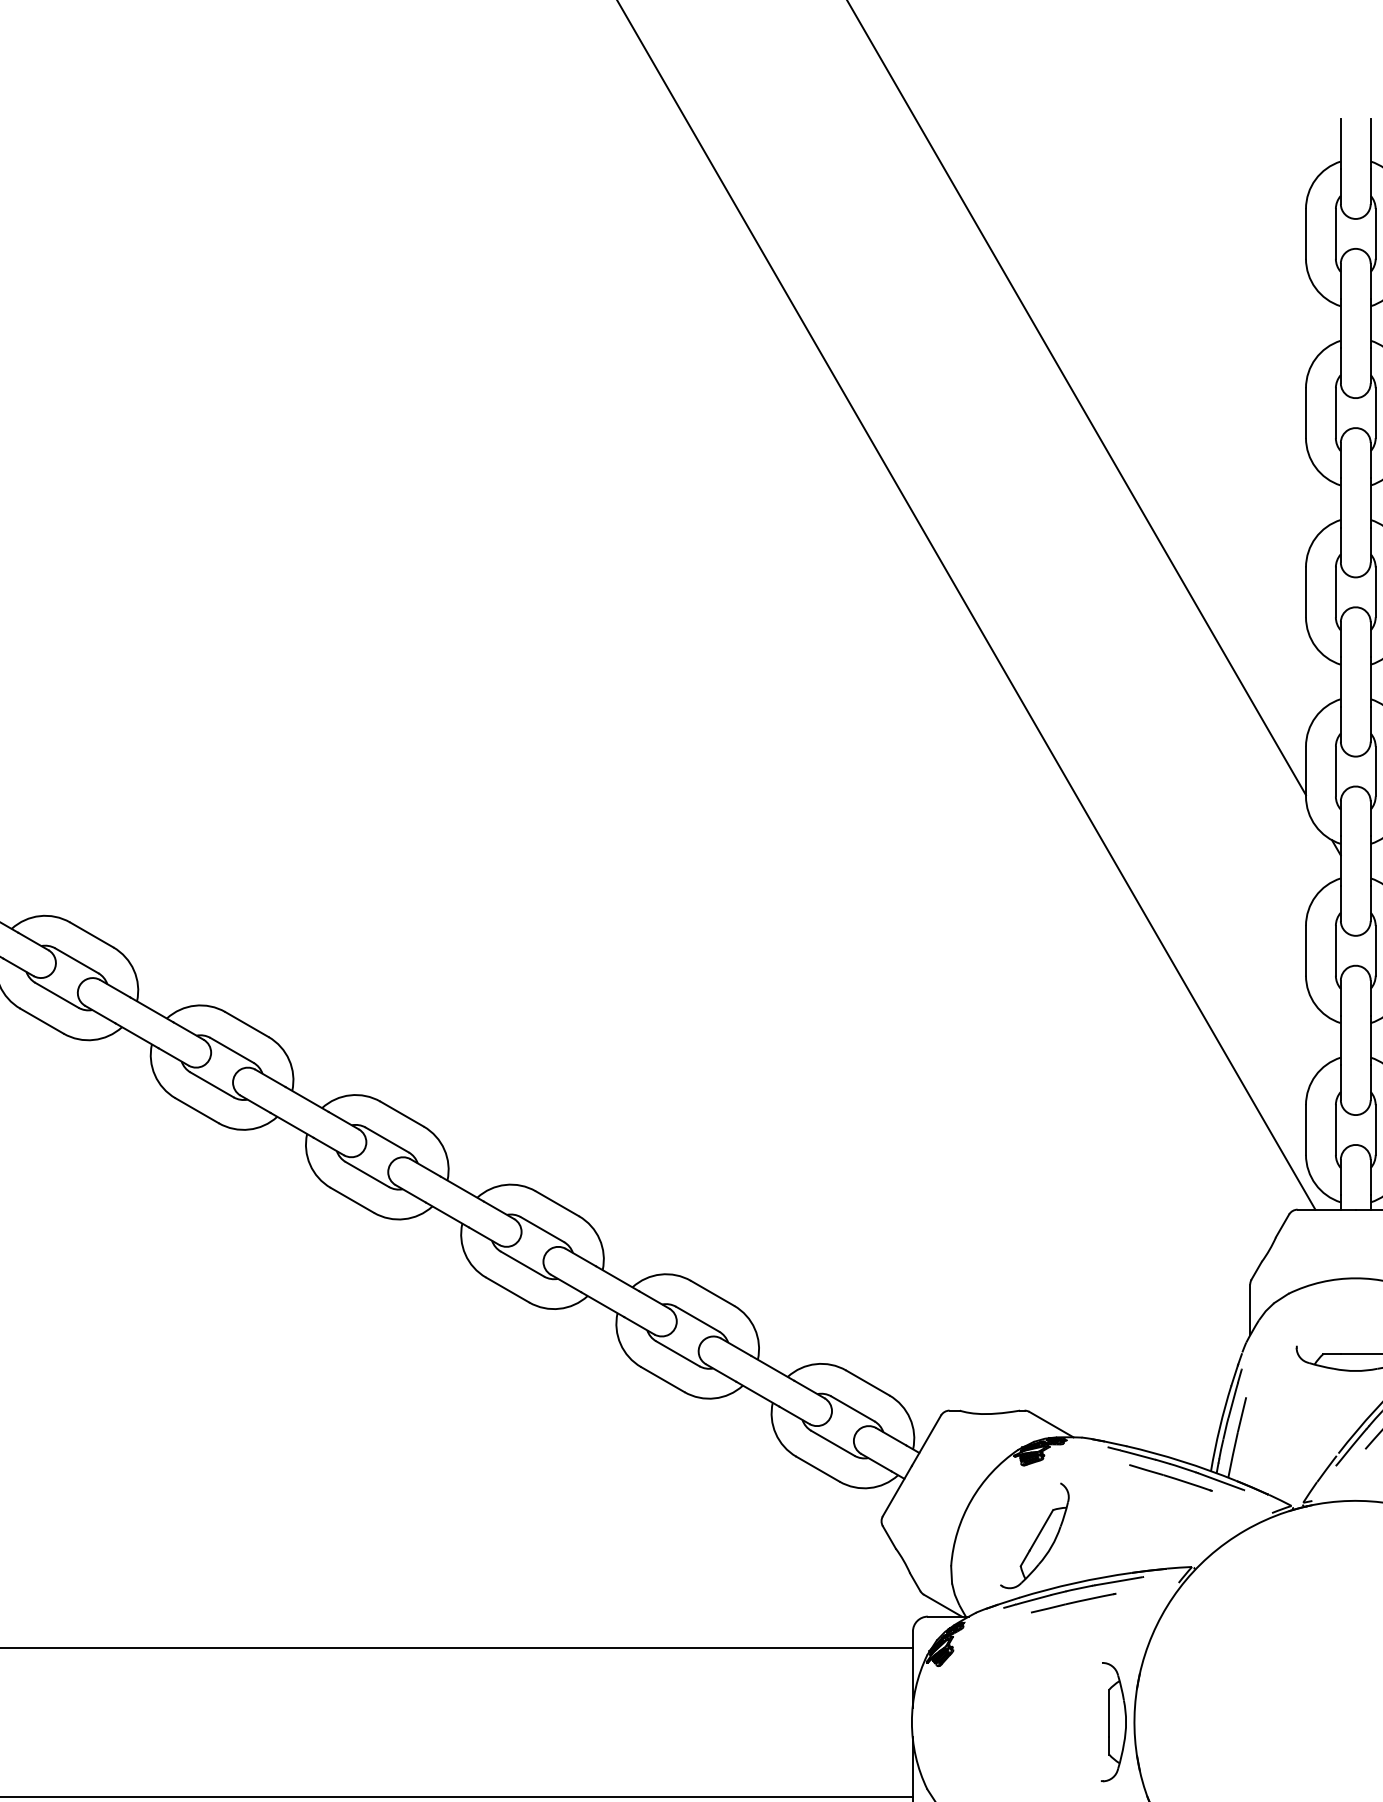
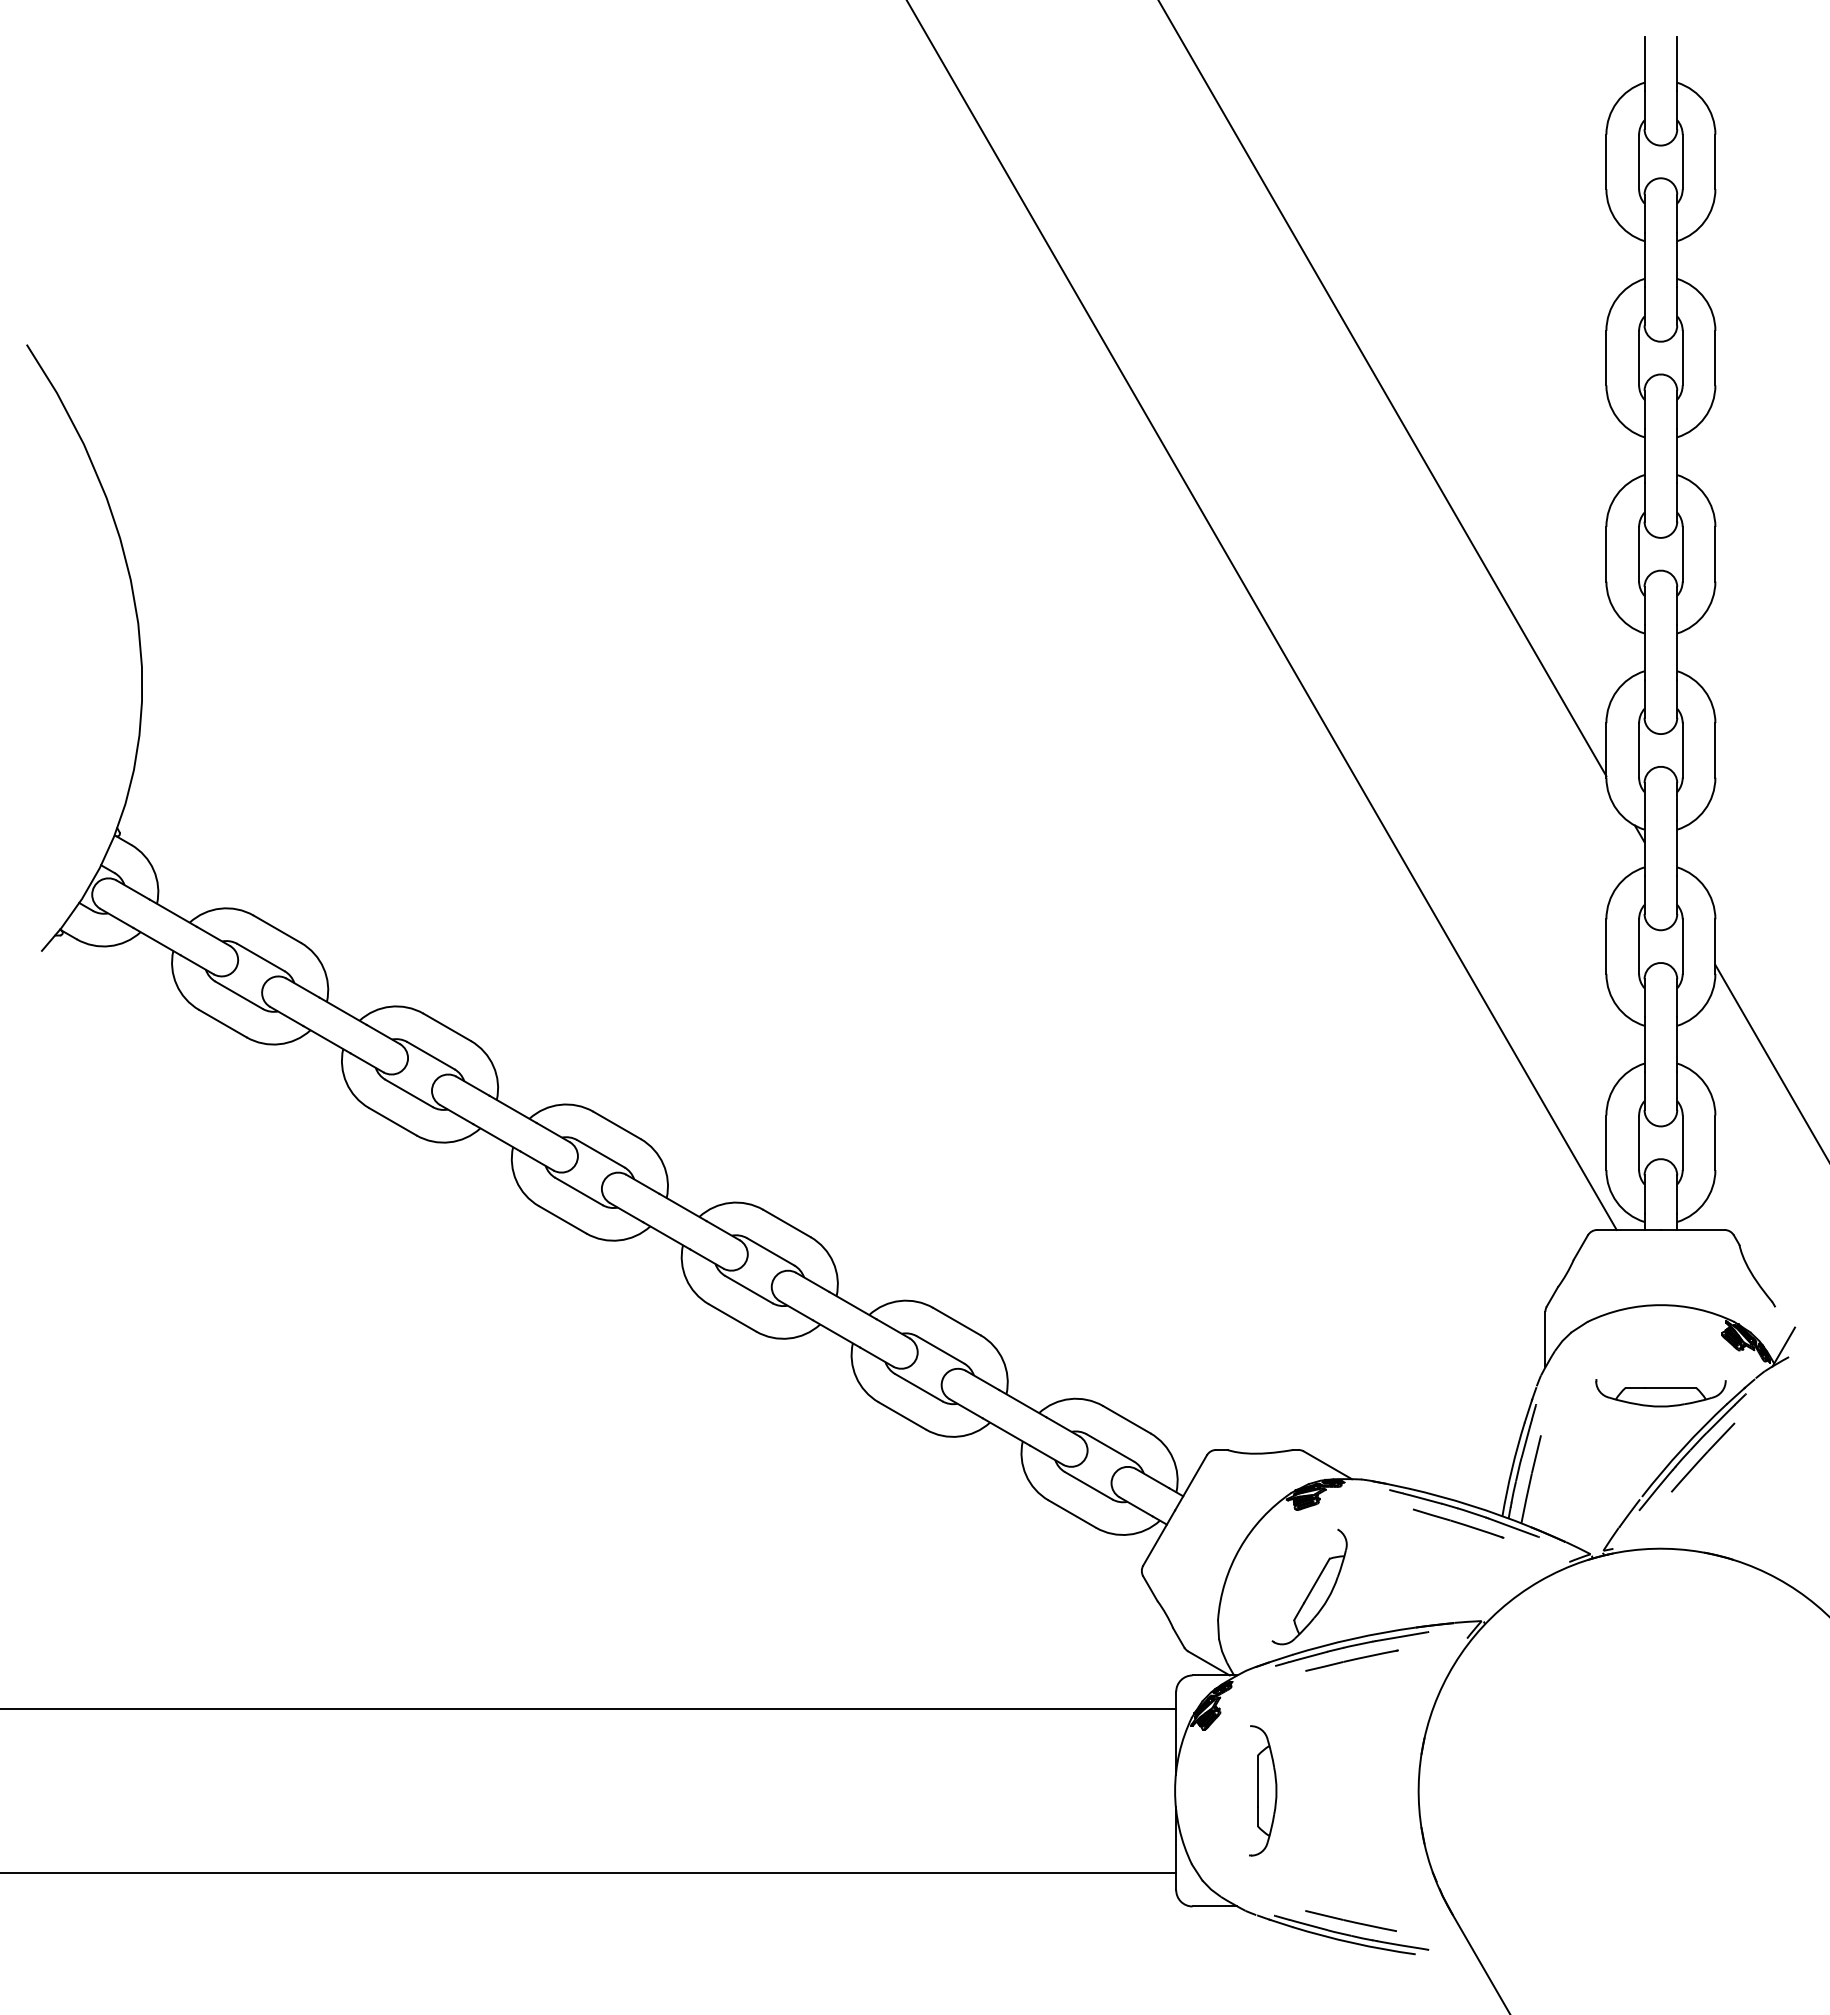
part: (1114, 1721) -> (1263, 1790), moved

